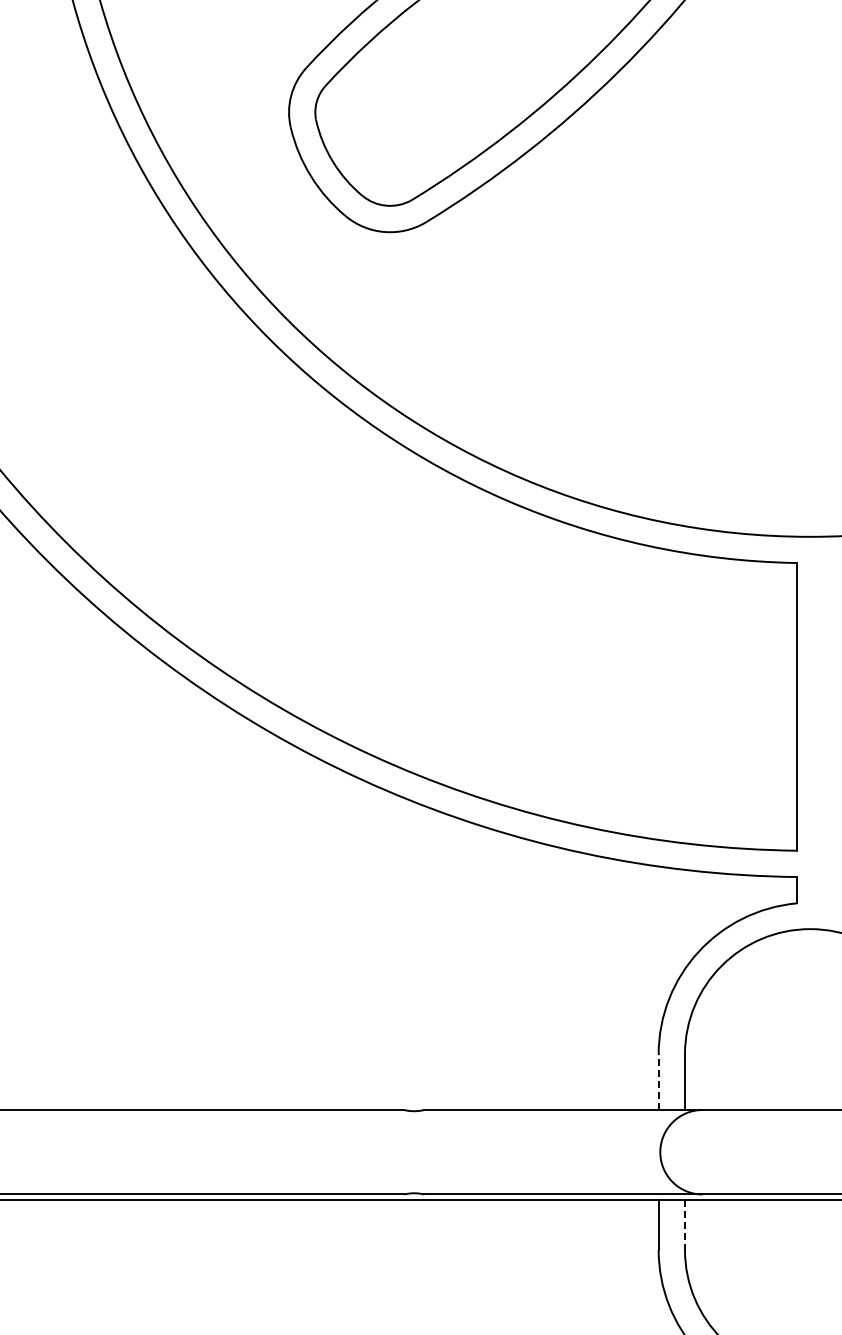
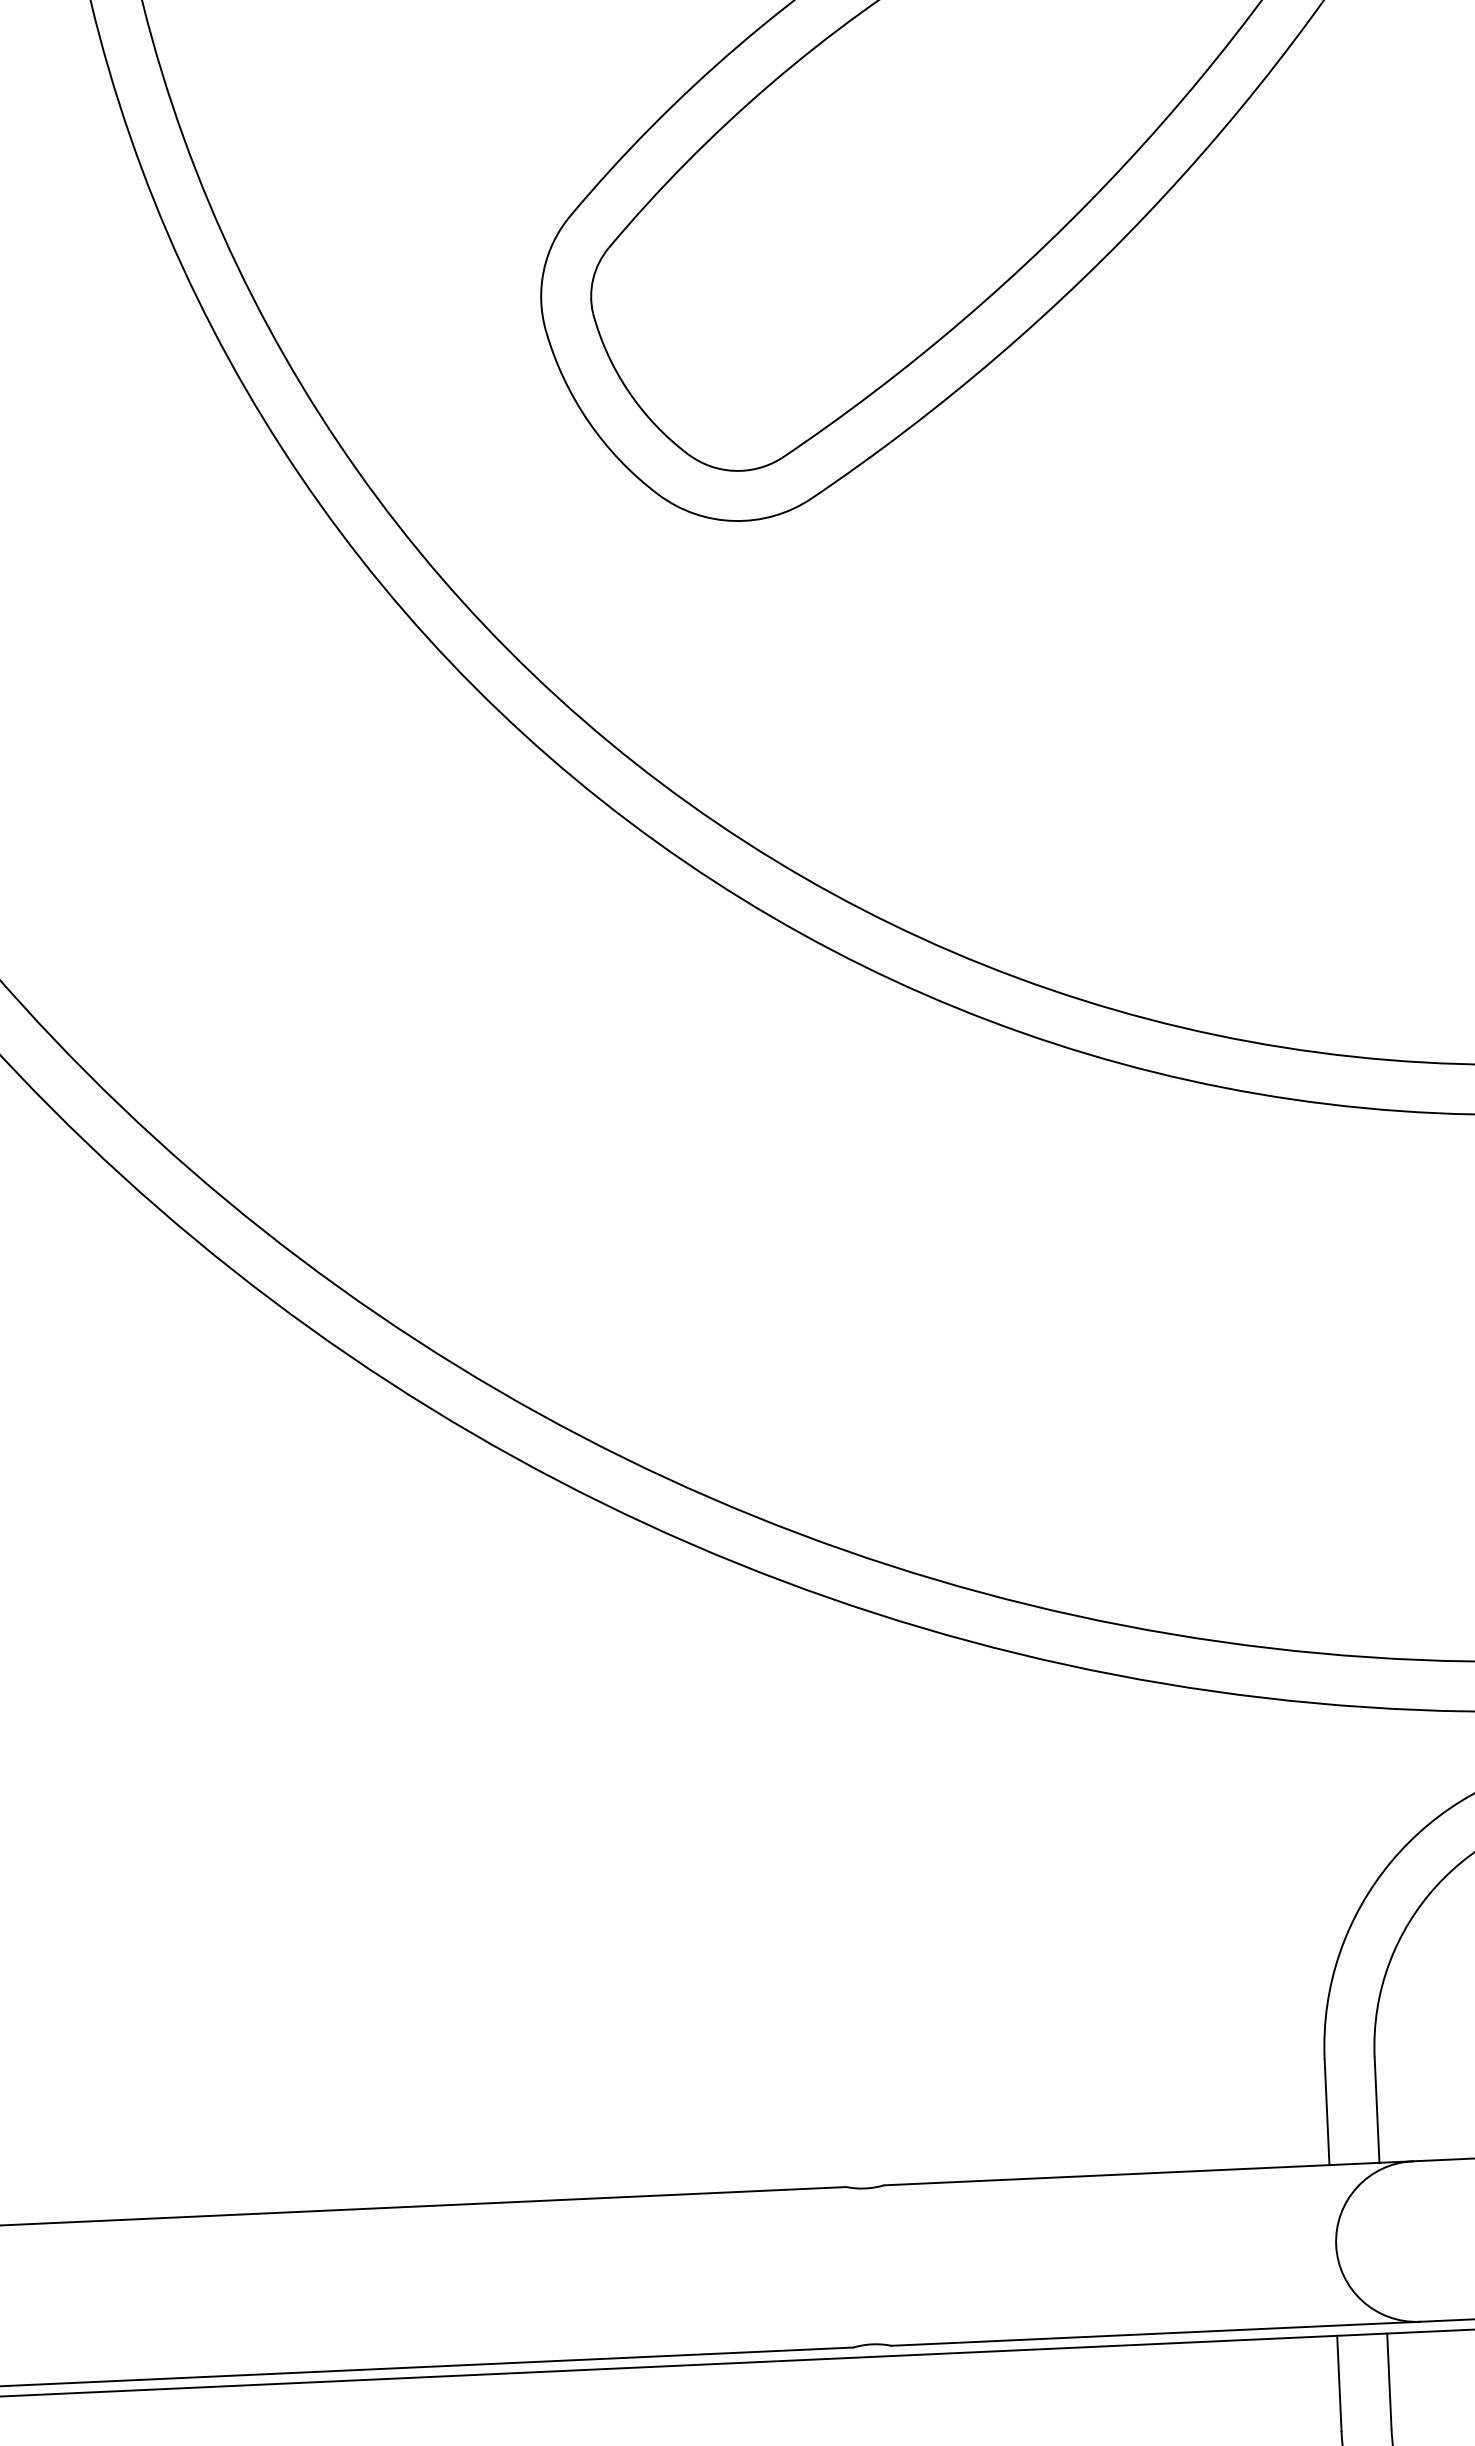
line: (658, 1082) -> (1326, 2112), dashed -> solid
line: (684, 1225) -> (1388, 2382), dashed -> solid

